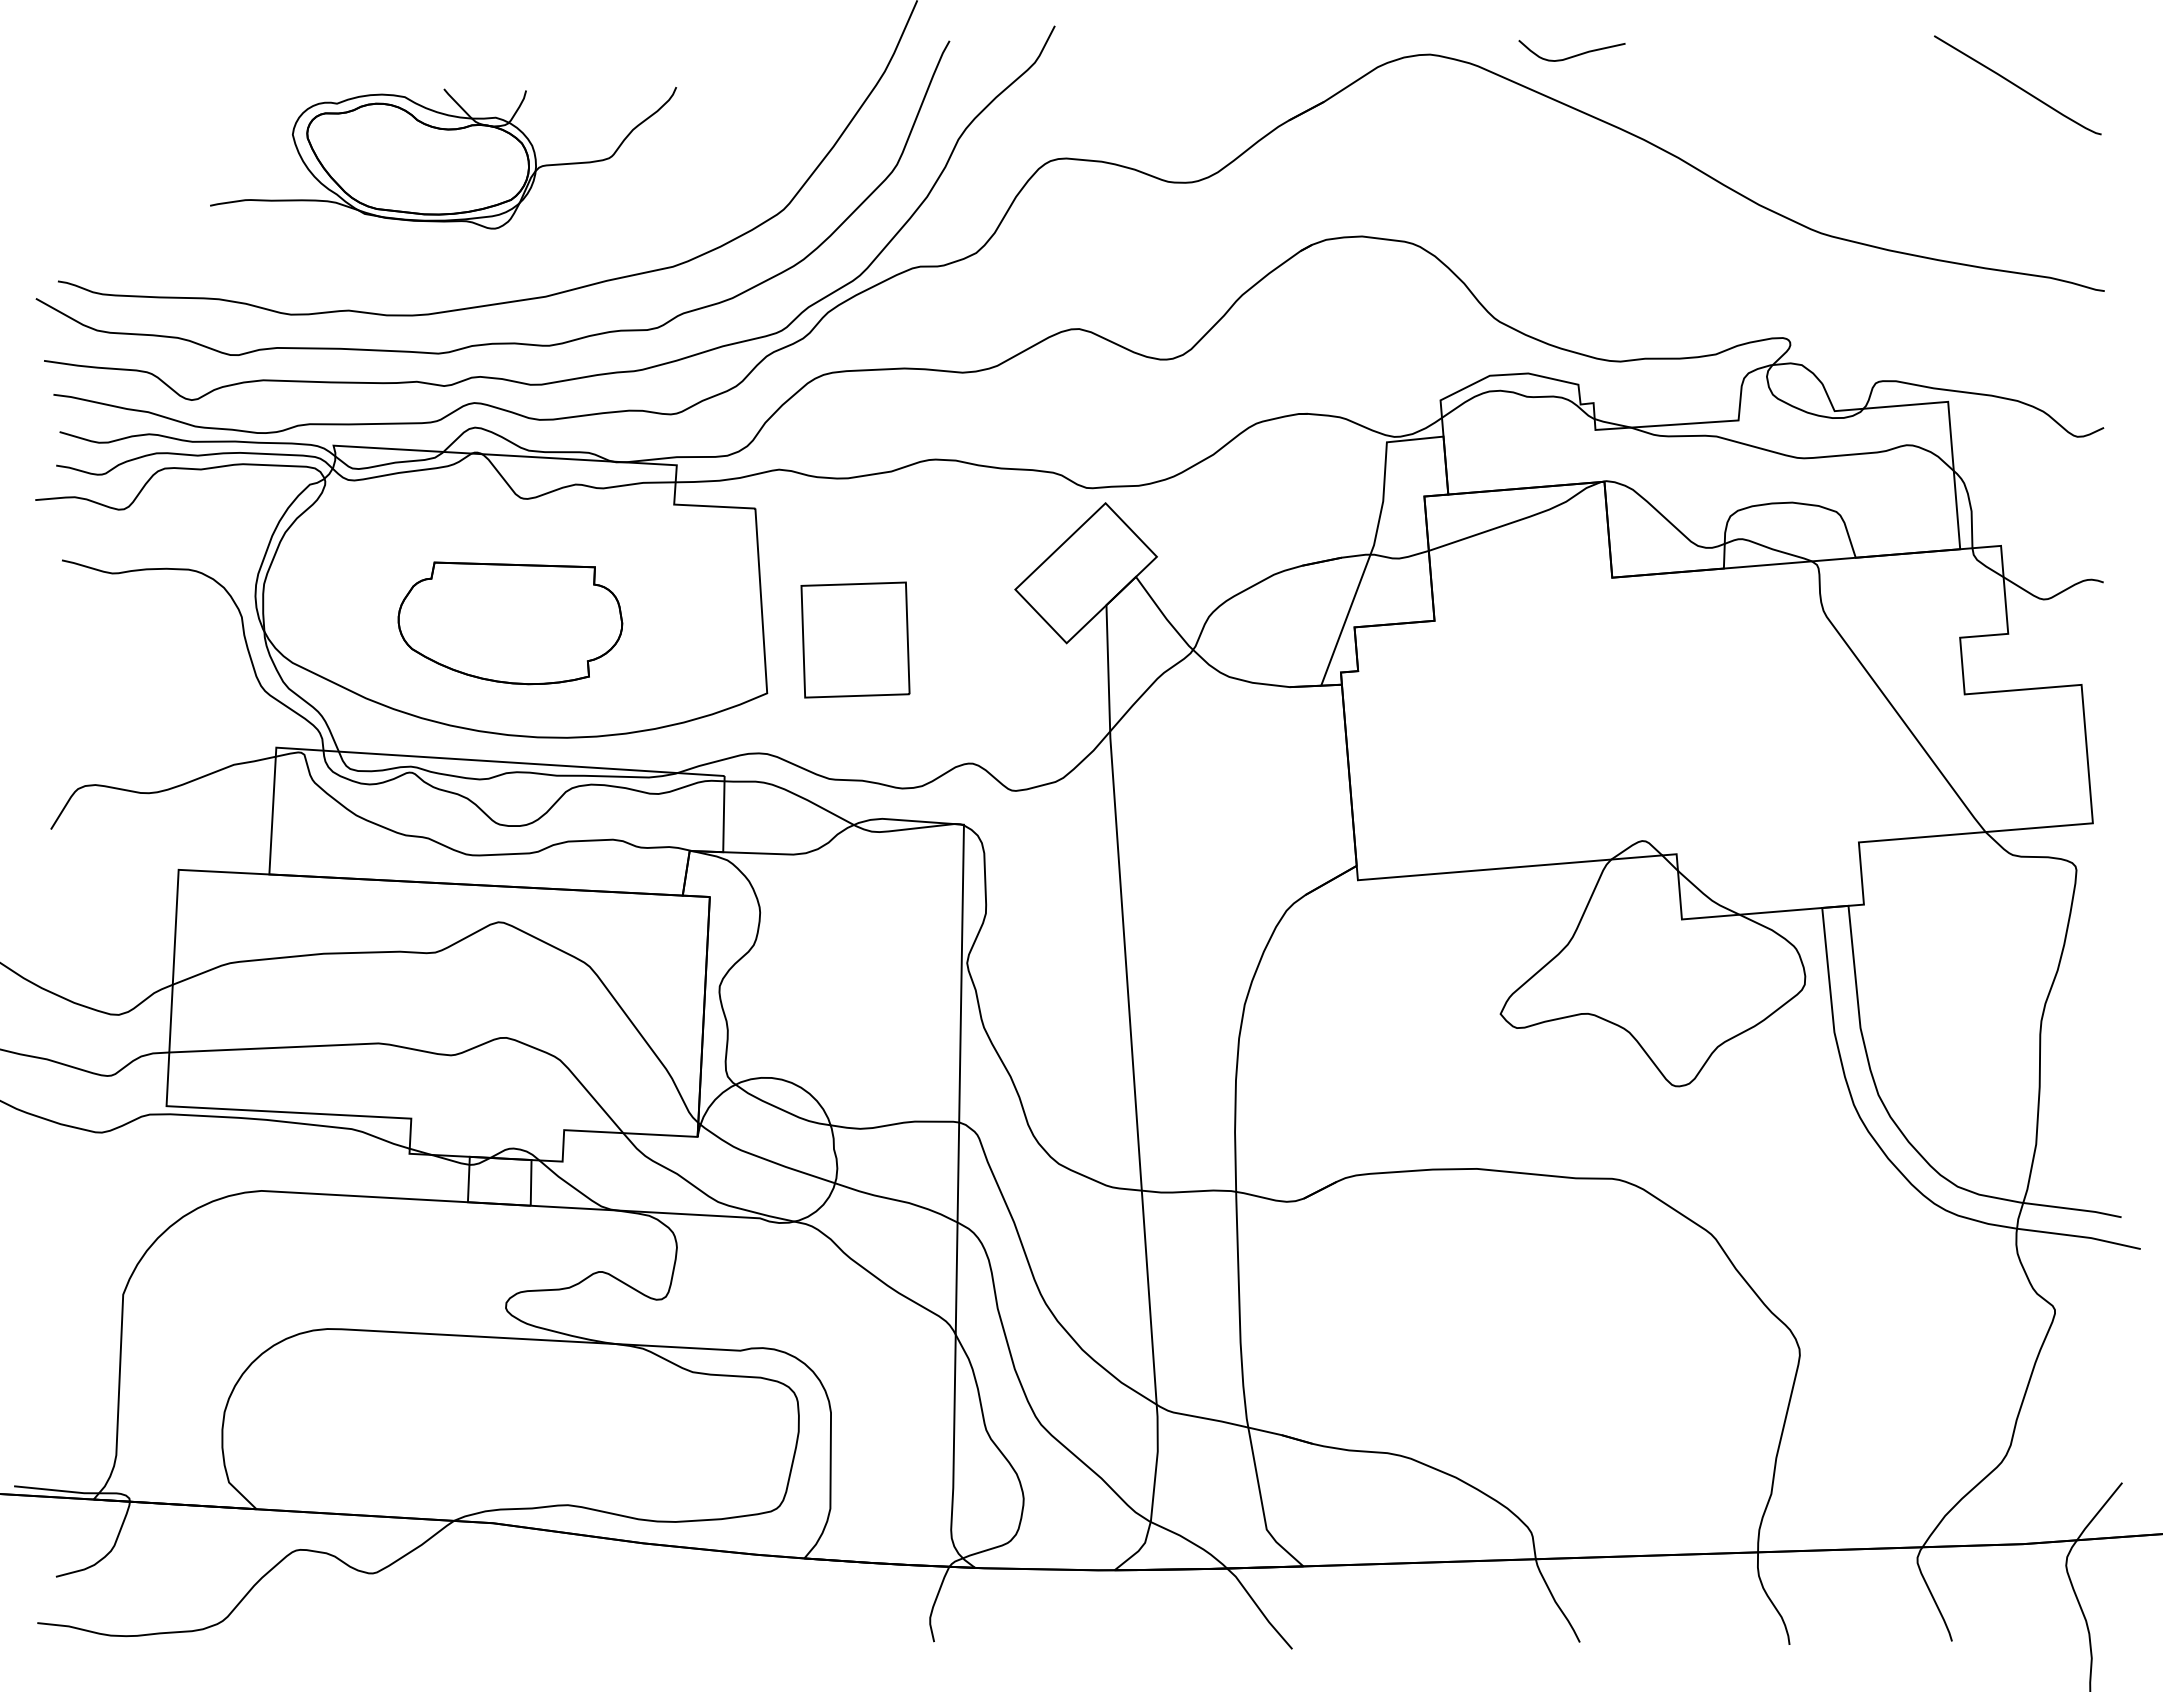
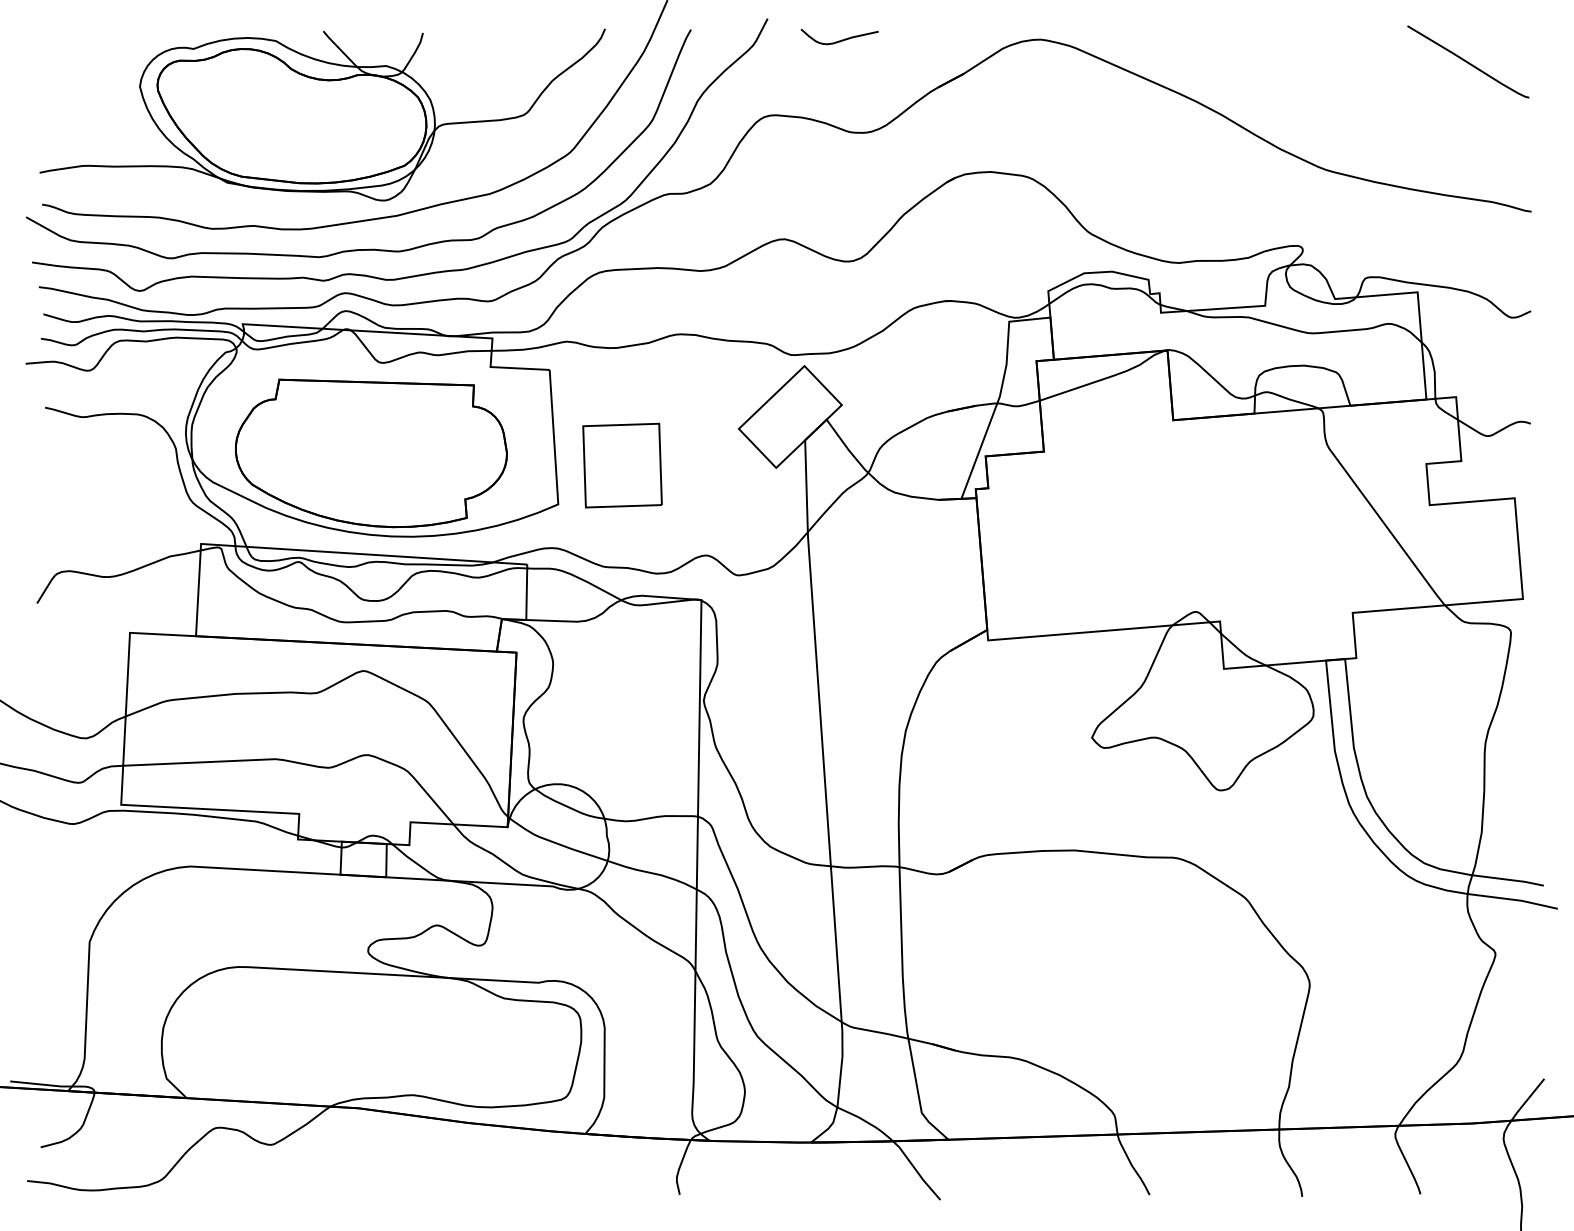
curve: (1573, 55) -> (840, 40), moved
part: (443, 157) -> (322, 114), size x1.67
part: (510, 623) -> (371, 453), size x1.67

